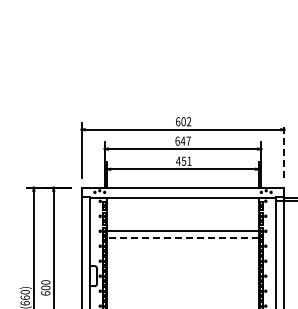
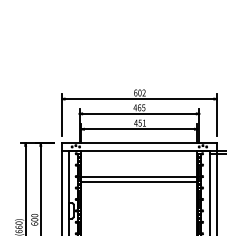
text: (182, 140) -> (139, 107), 647 -> 465
line: (284, 149) -> (216, 114), dashed -> solid
line: (183, 237) -> (139, 181), dashed -> solid

